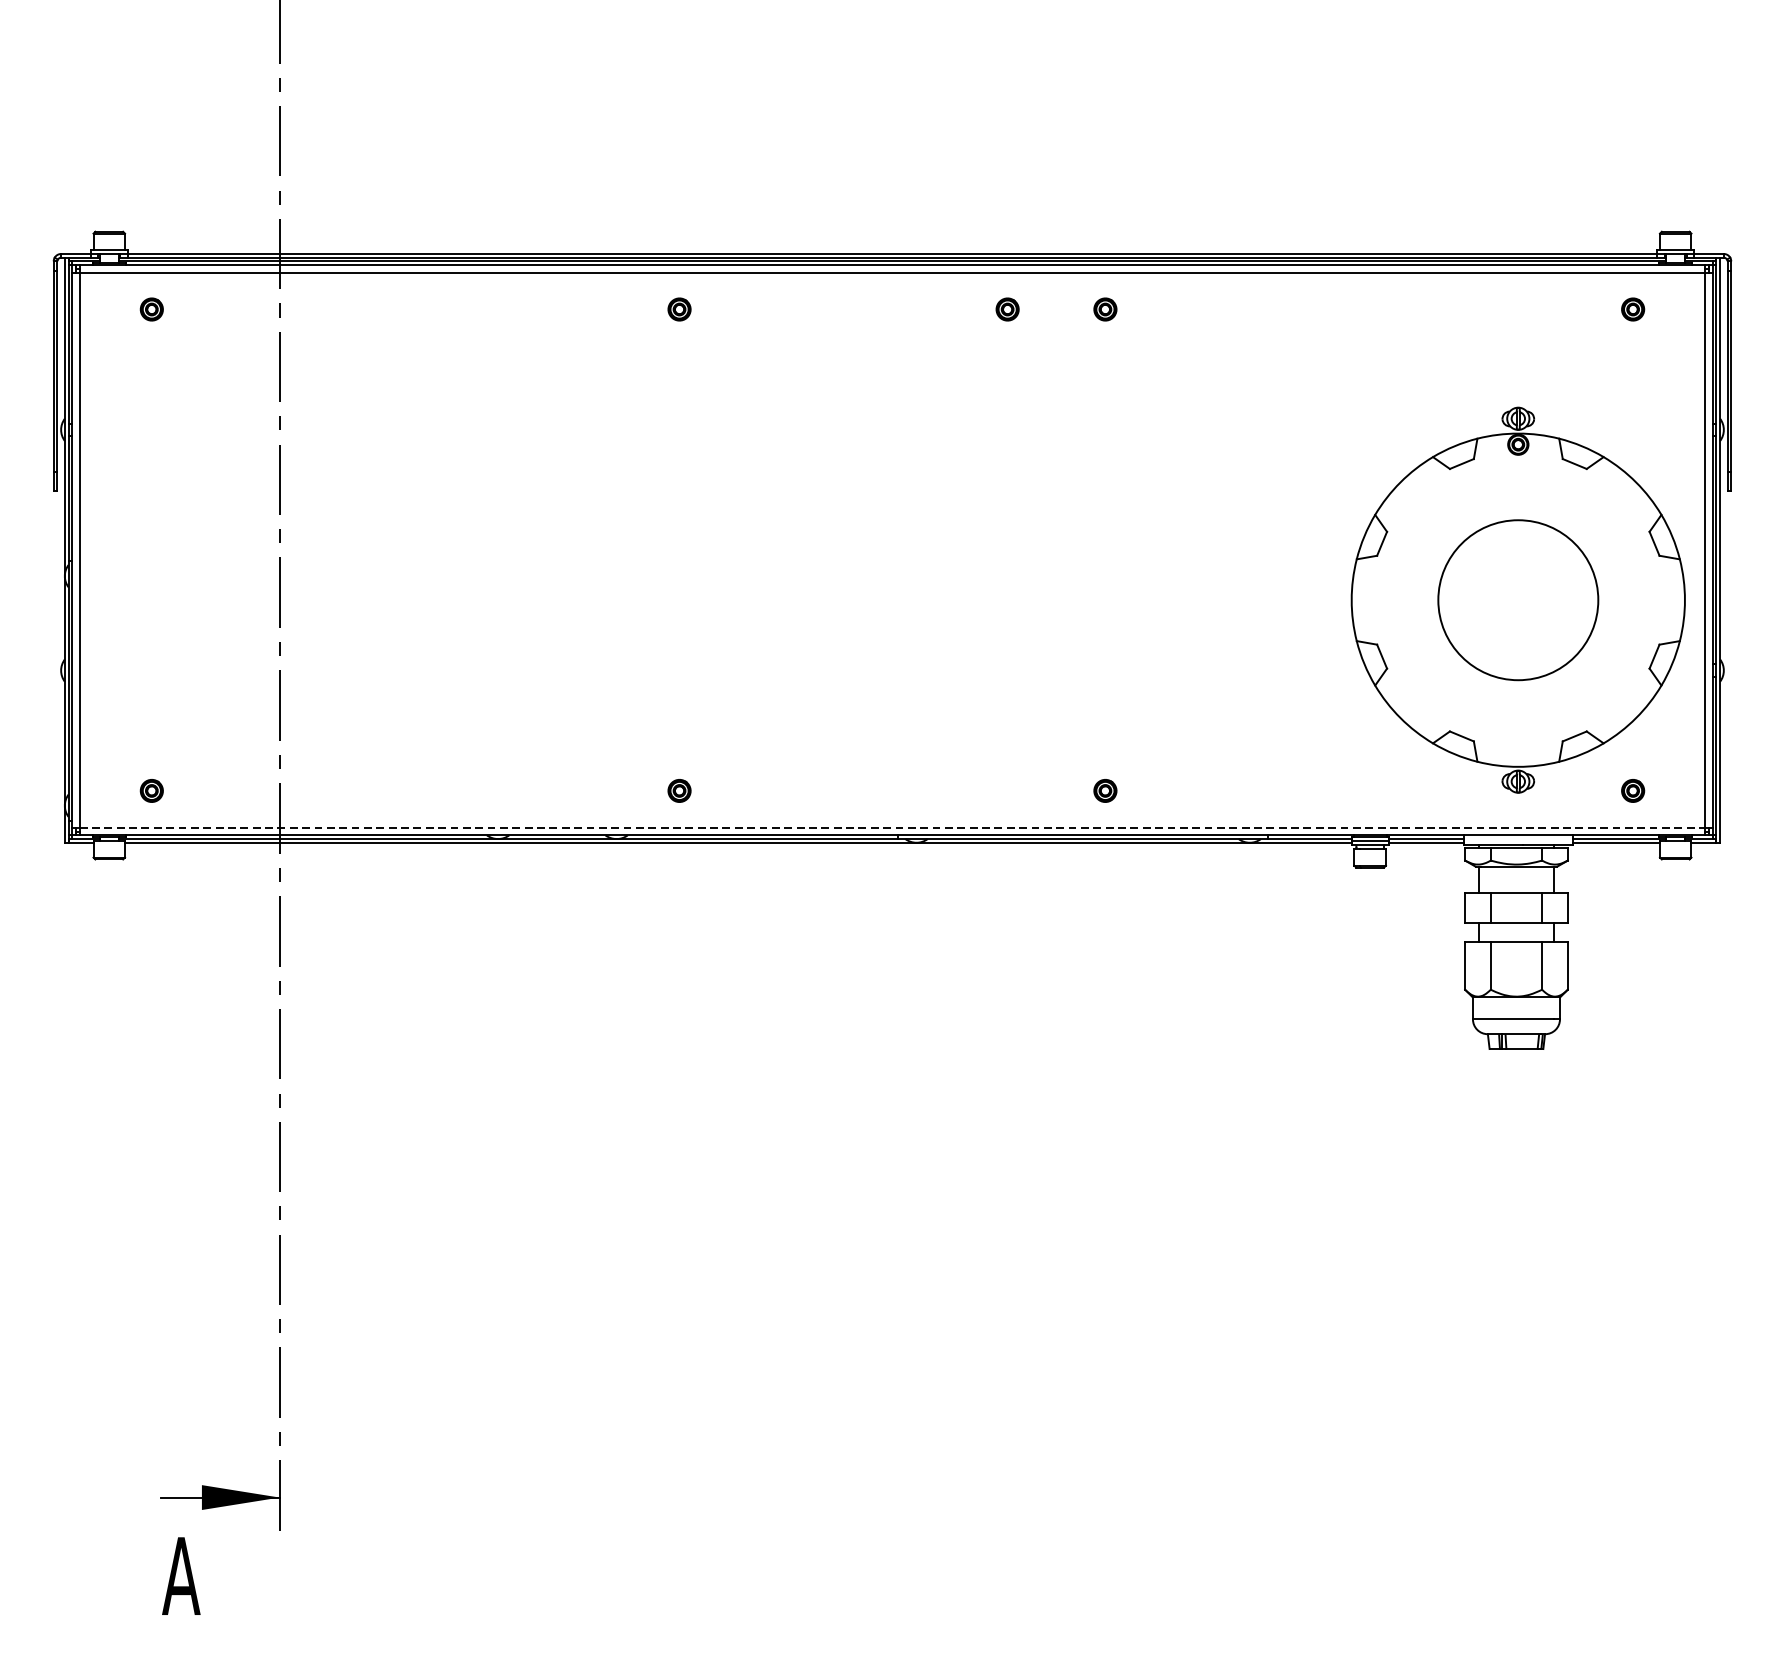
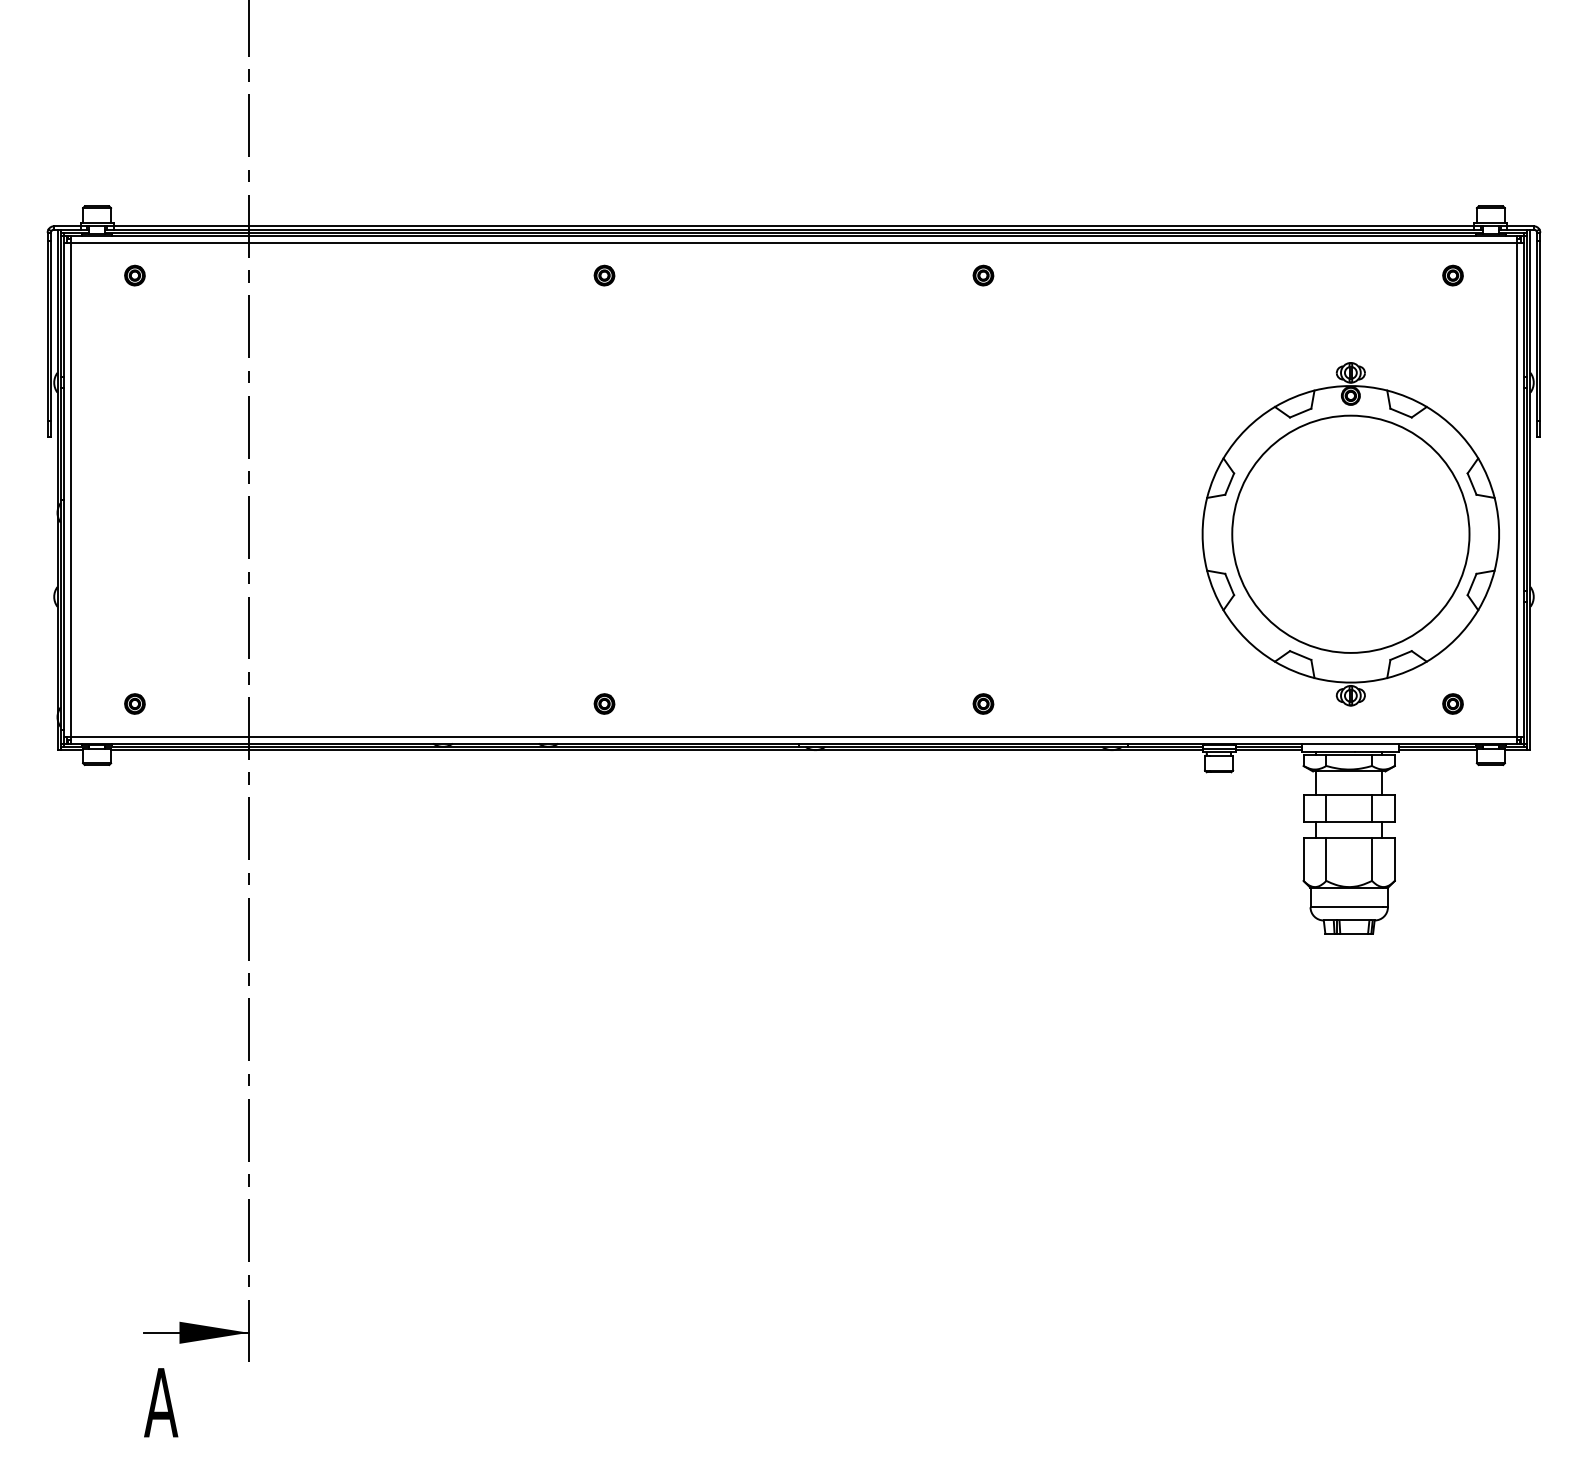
part: (1007, 309) -> (896, 275), removed
circle: (1517, 599) -> (1350, 533), size x1.67
line: (893, 827) -> (794, 736), dashed -> solid

